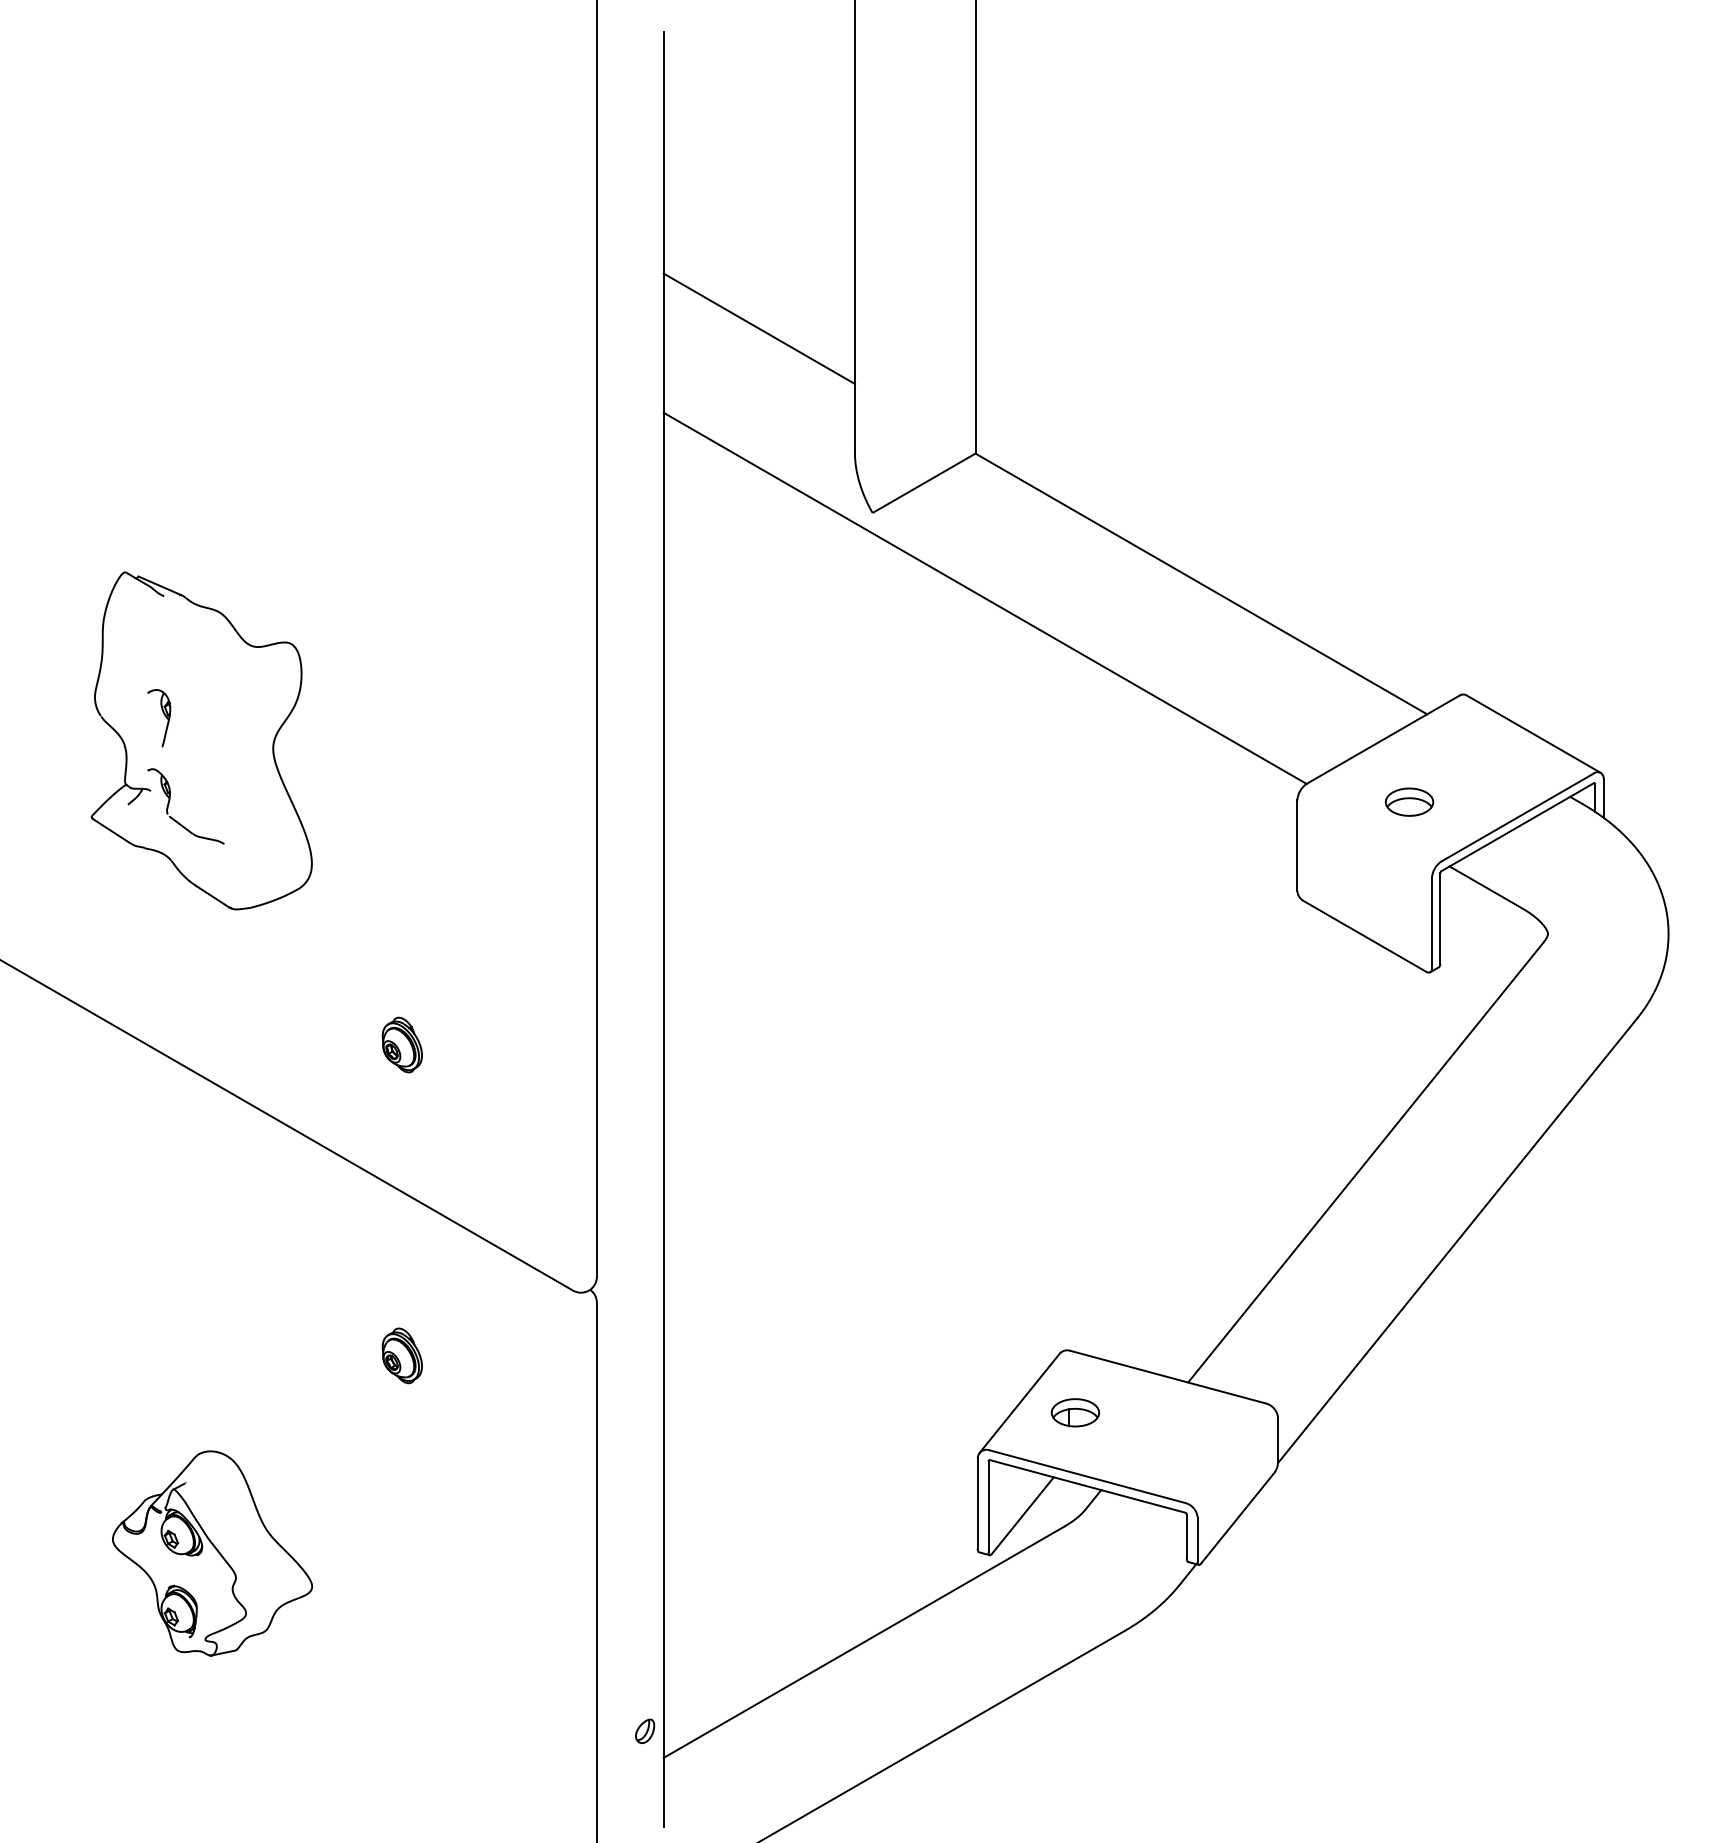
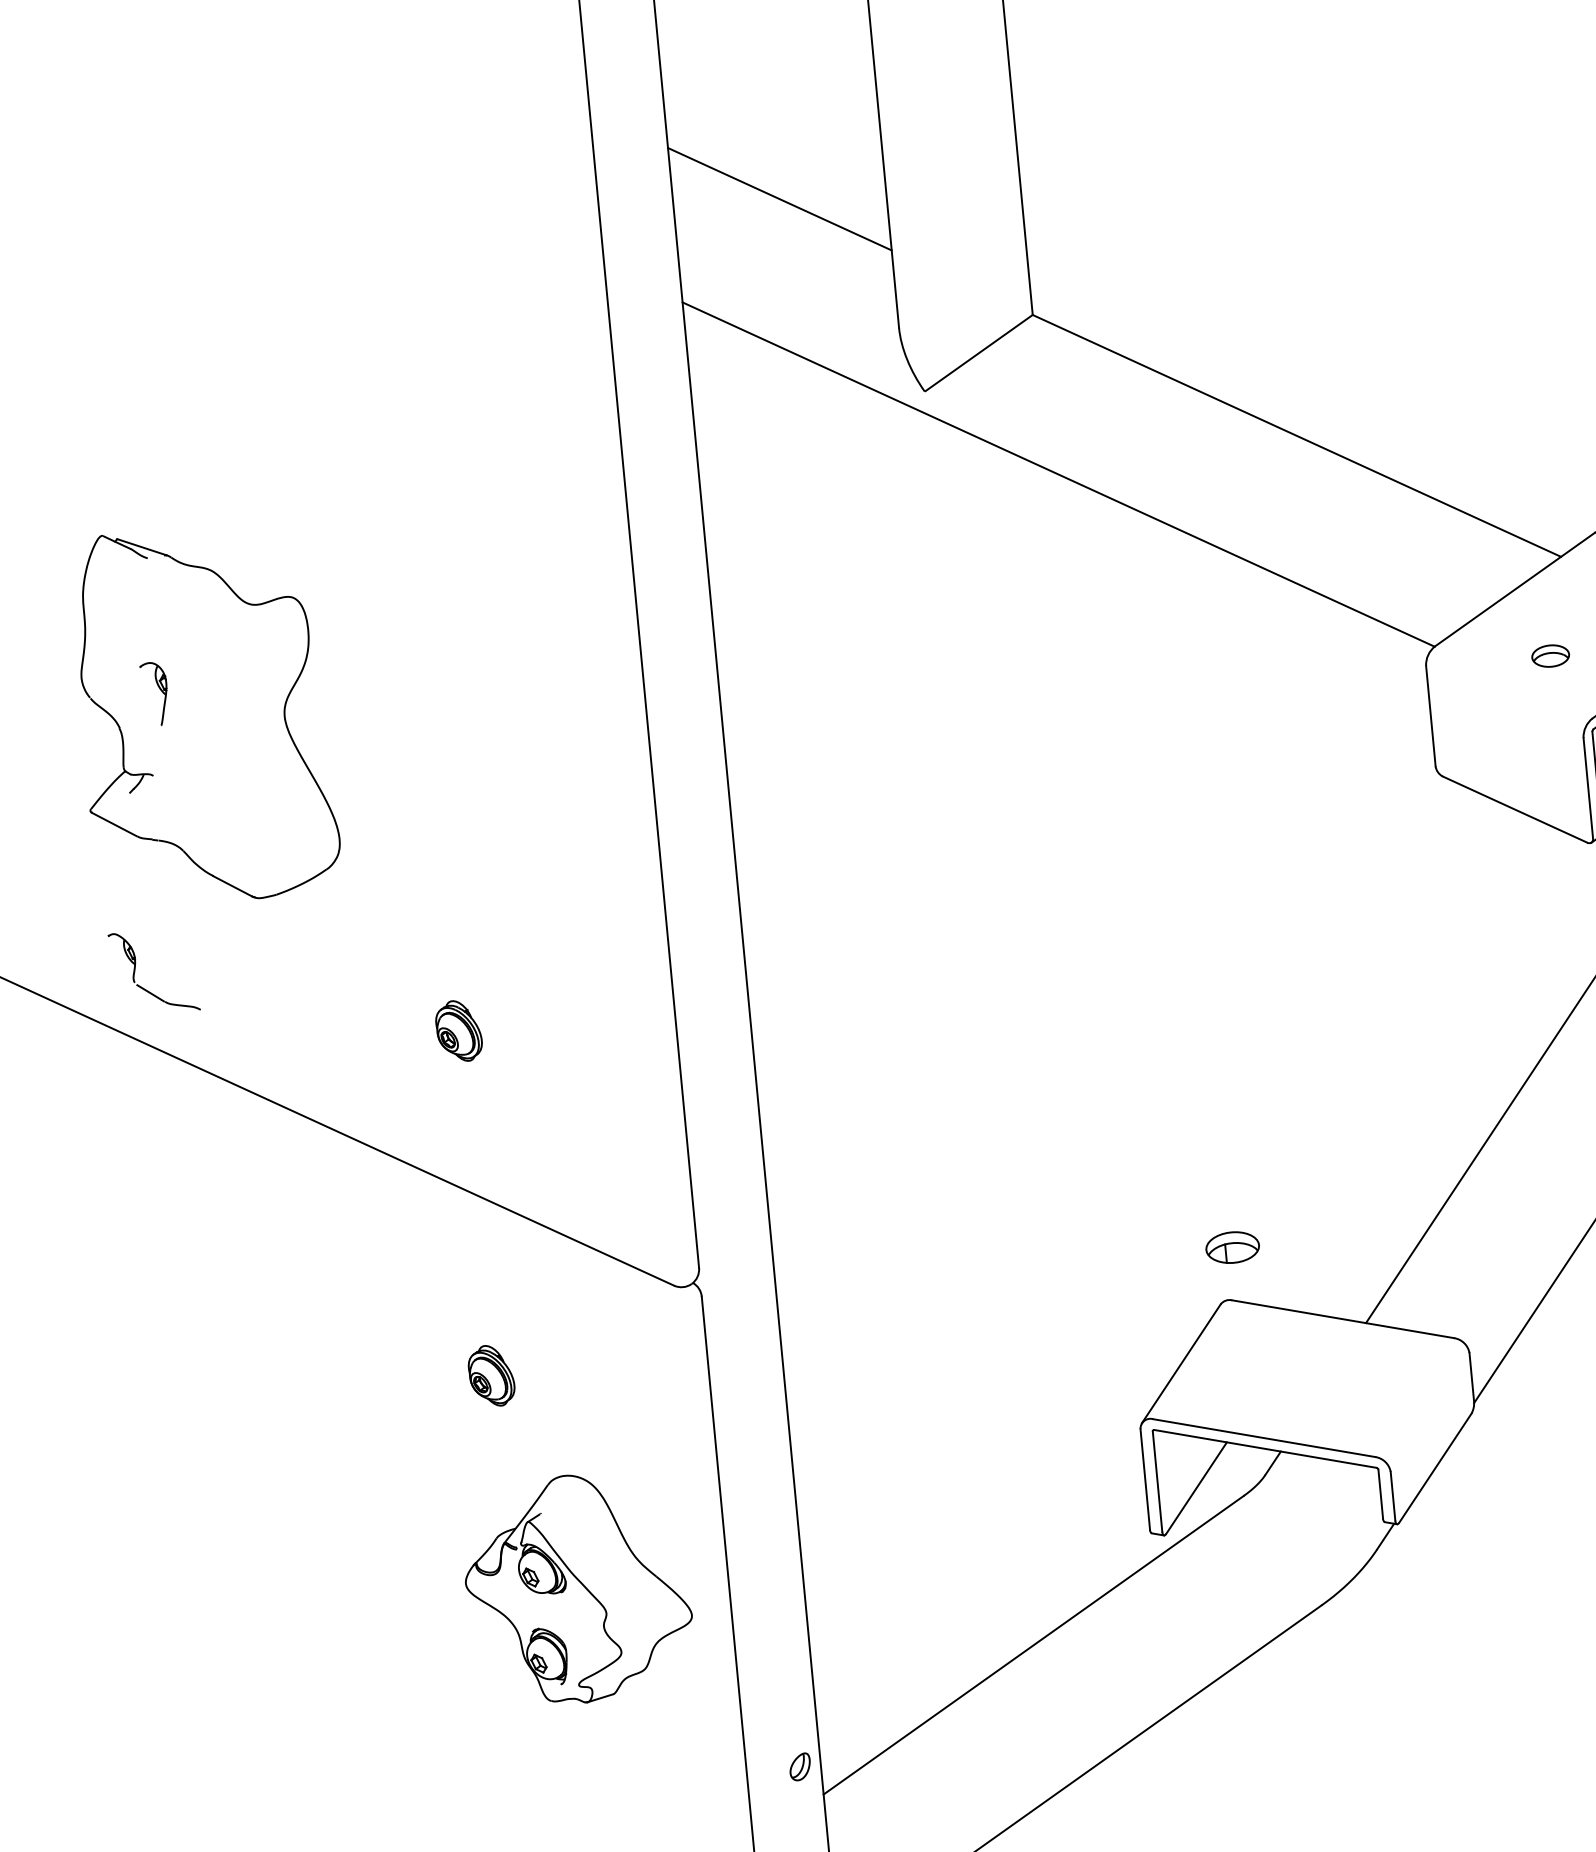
part: (1409, 801) -> (1550, 655), size x0.7
part: (169, 804) -> (135, 971), moved
part: (1075, 1412) -> (1232, 1247), moved
part: (212, 1553) -> (577, 1588), moved

